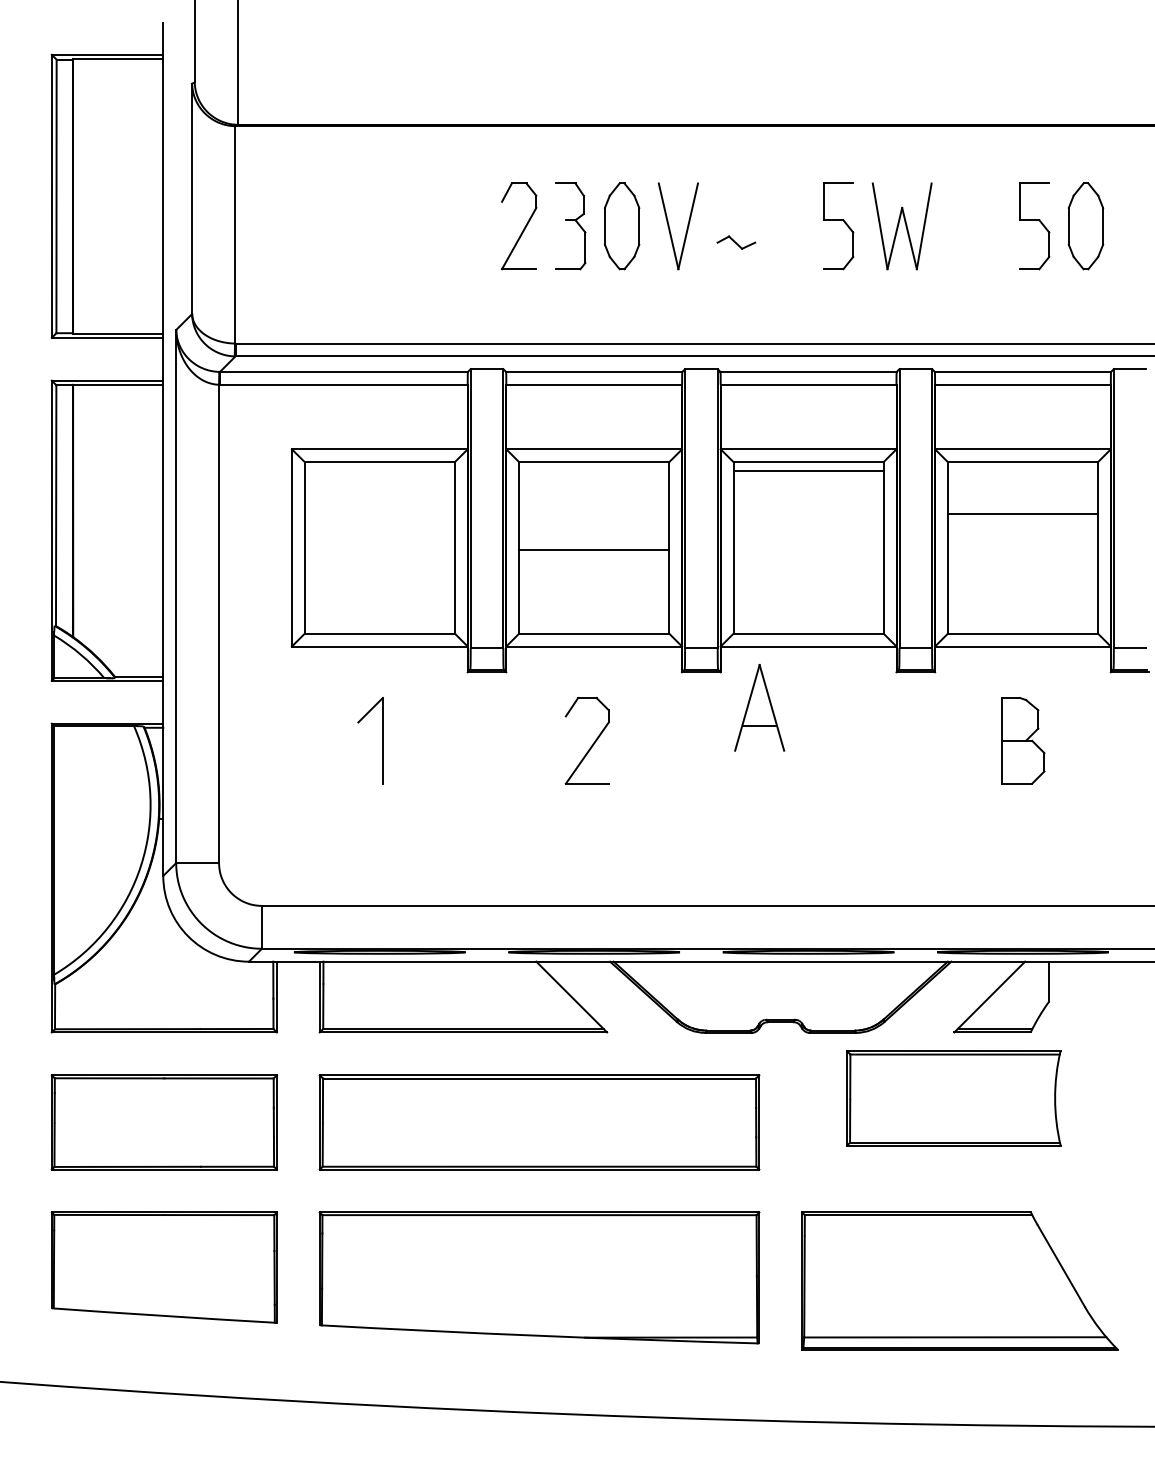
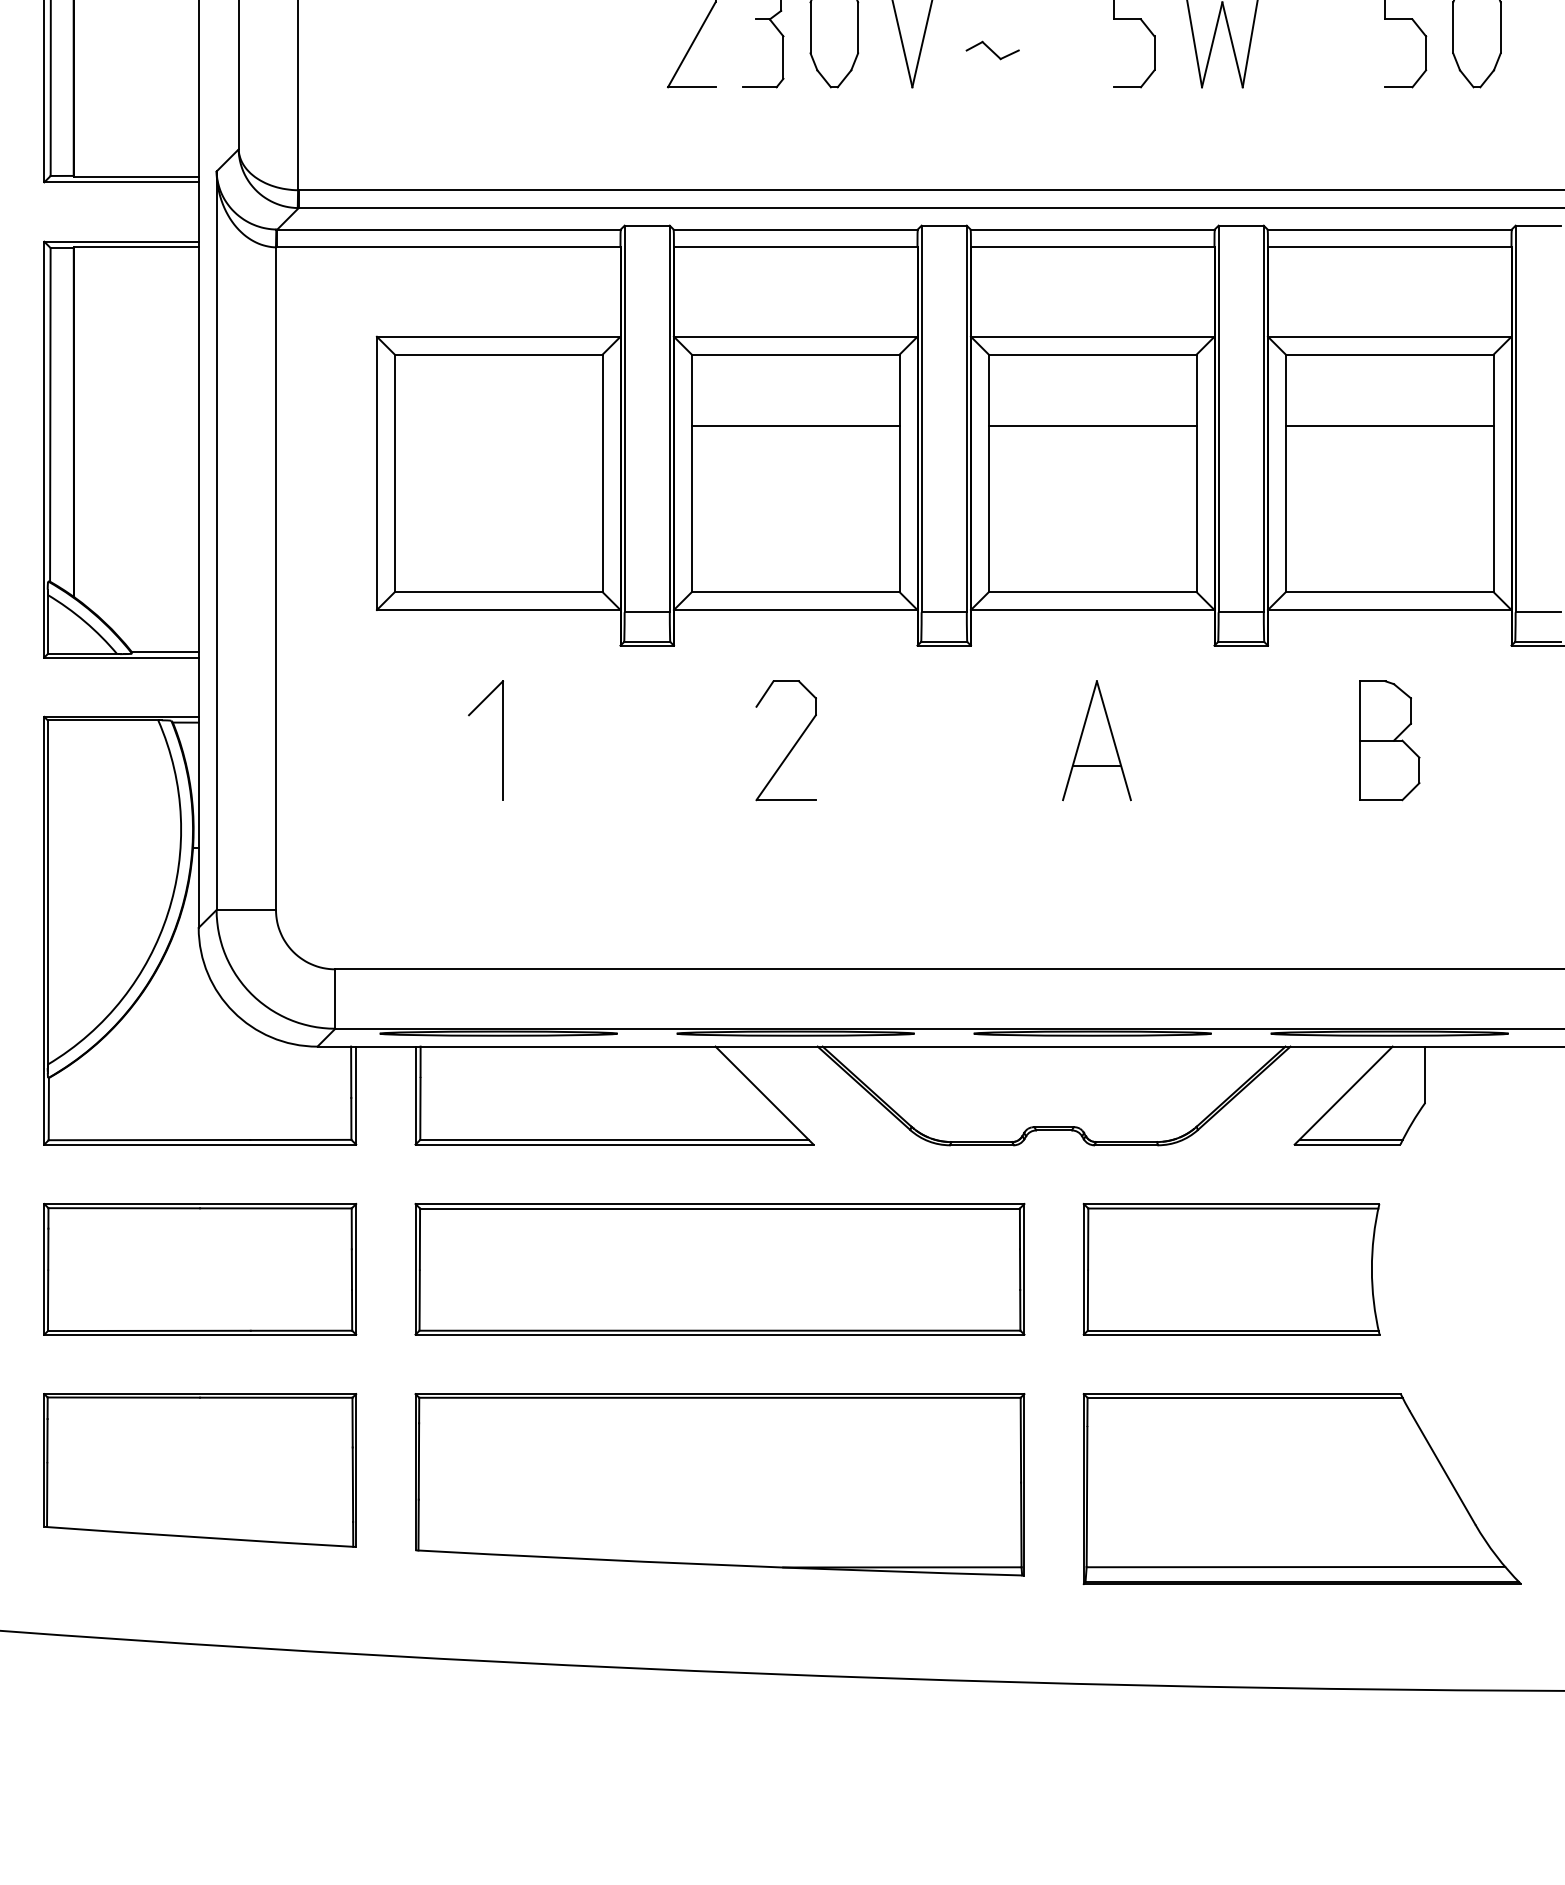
line: (808, 470) -> (1092, 425), moved
line: (594, 549) -> (796, 425), moved
part: (759, 707) -> (1096, 740), moved
part: (953, 1098) -> (1231, 1269), moved

